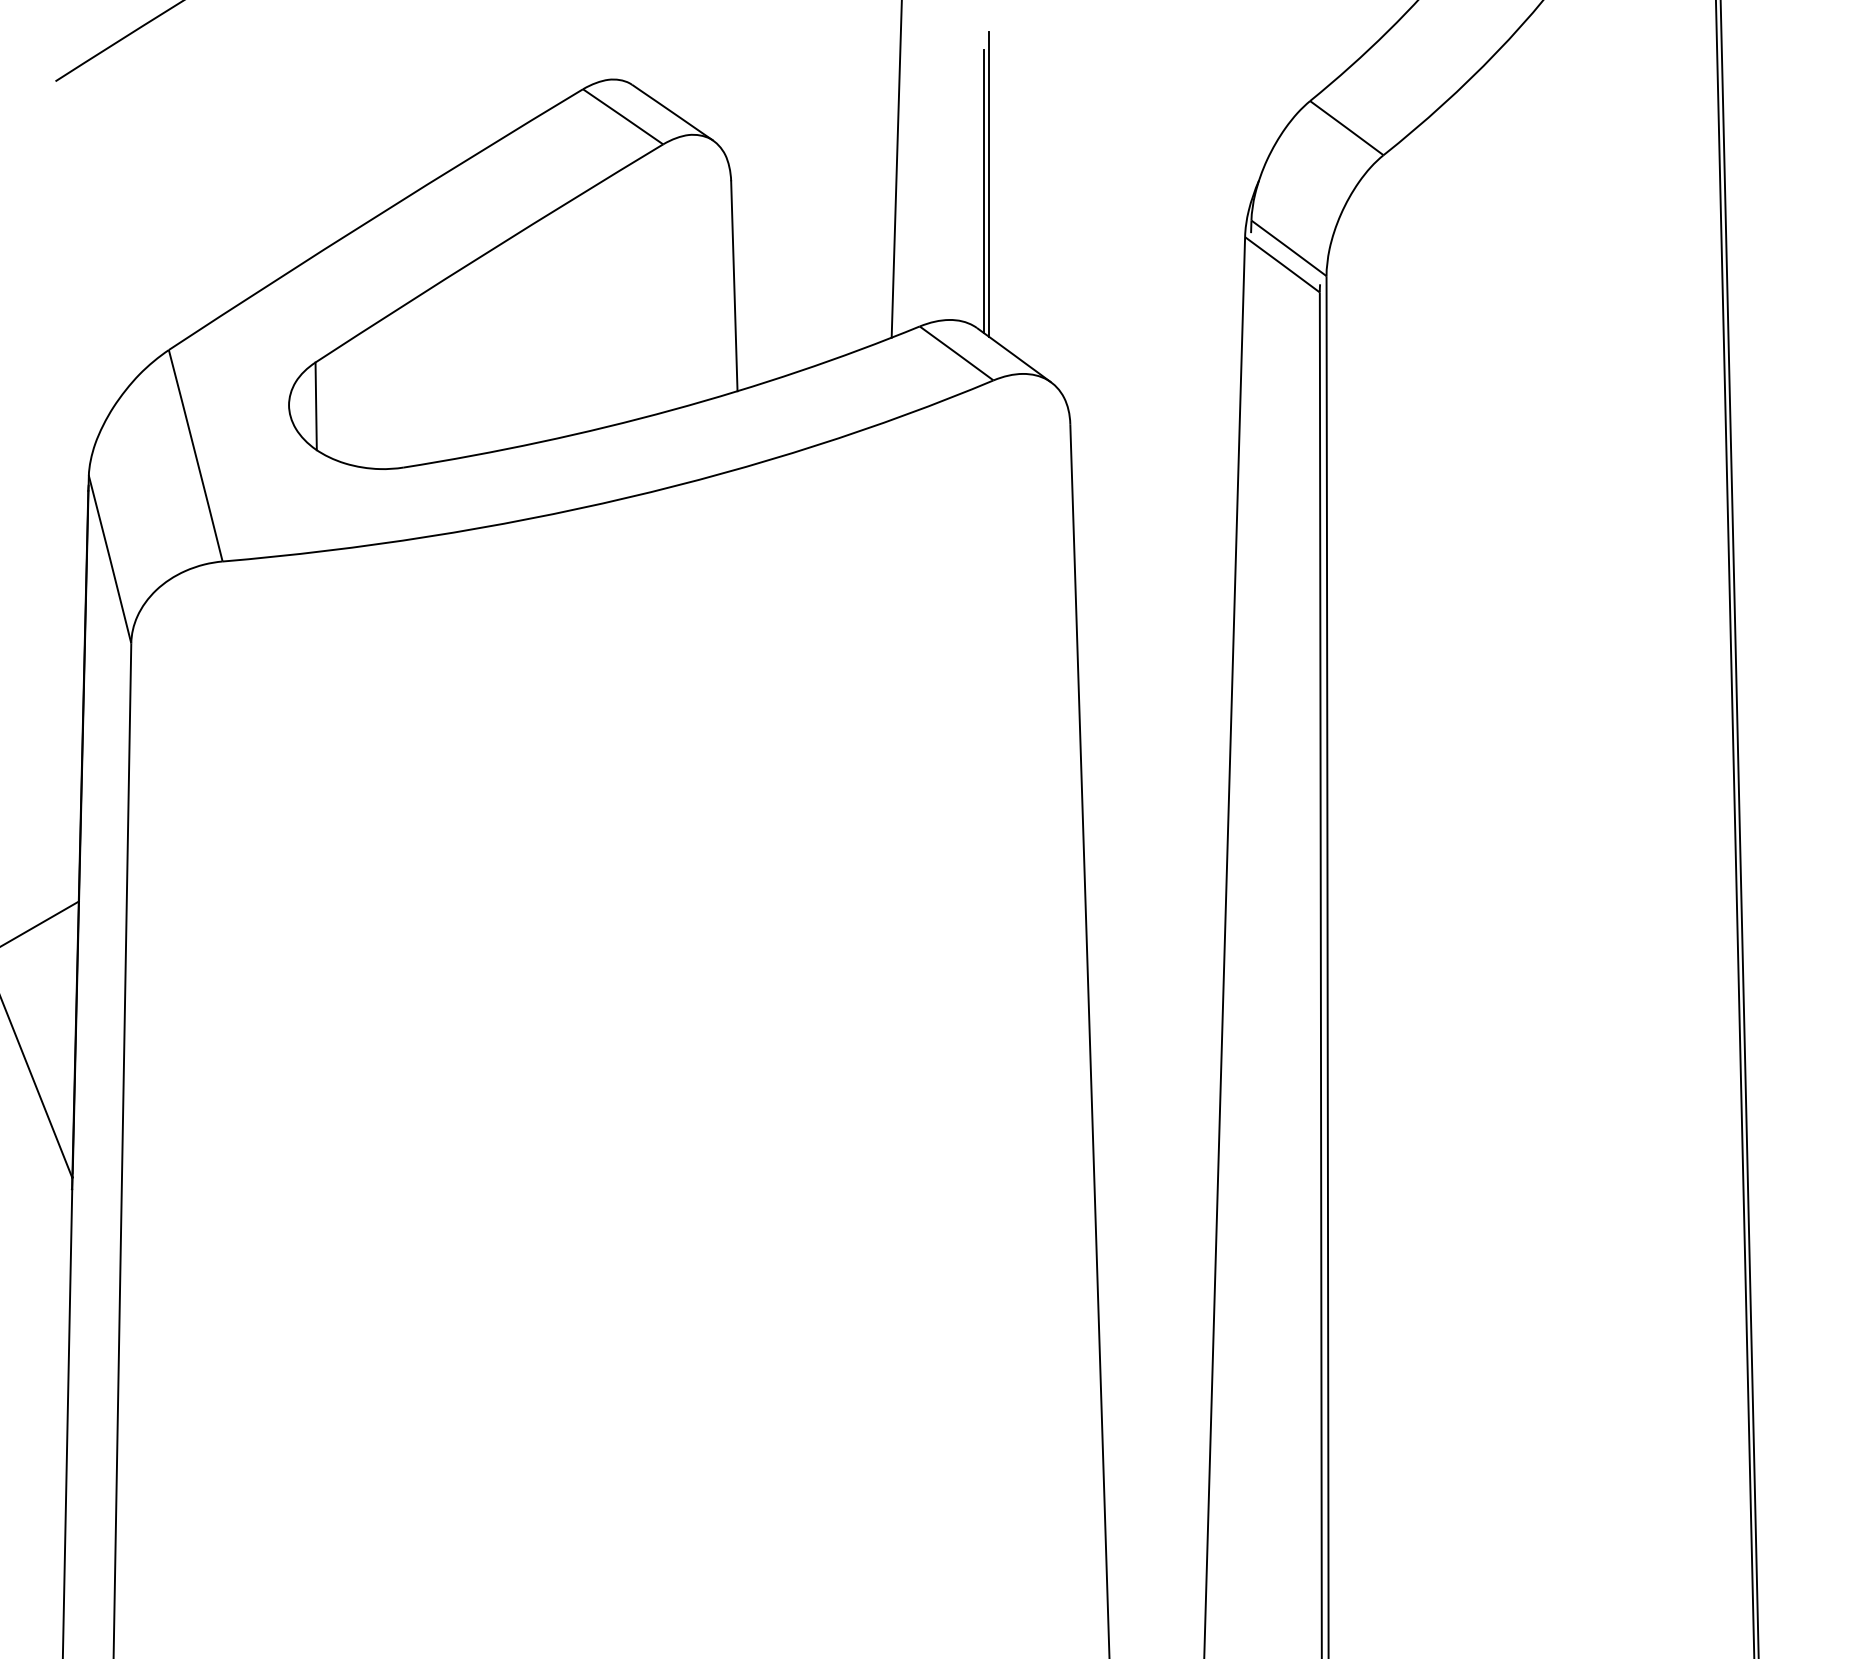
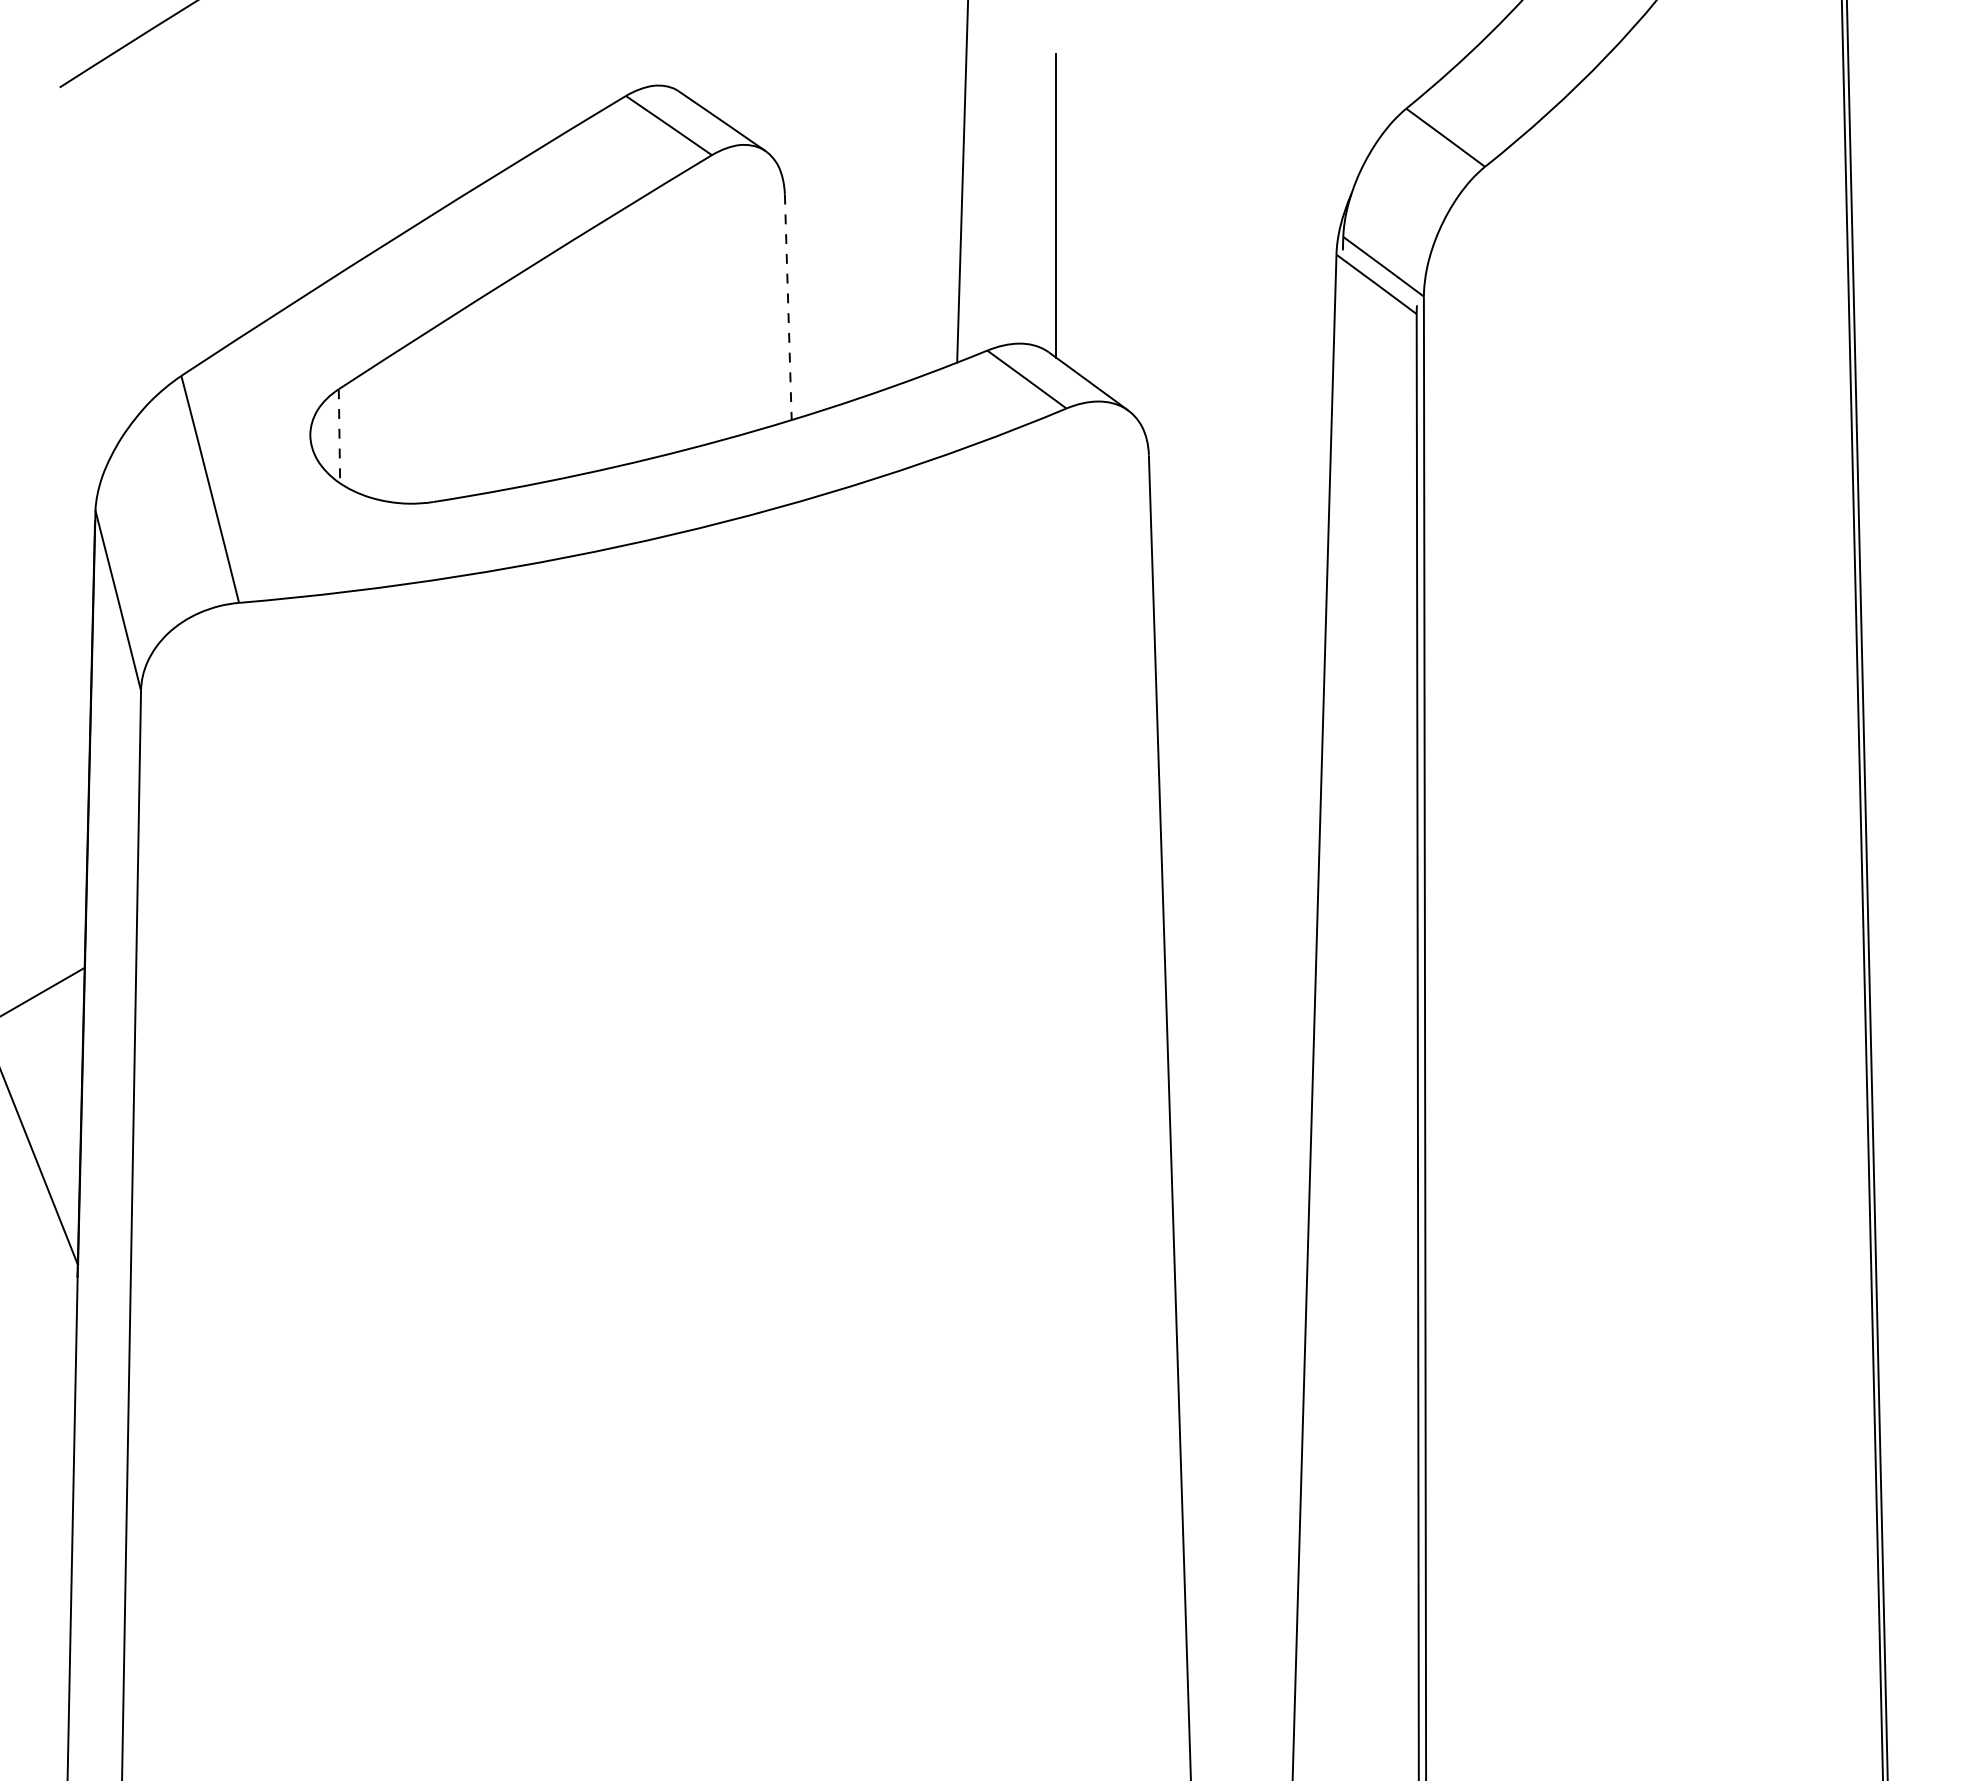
line: (988, 184) -> (1061, 198), removed
line: (734, 286) -> (788, 307), solid -> dashed
line: (316, 406) -> (339, 436), solid -> dashed

